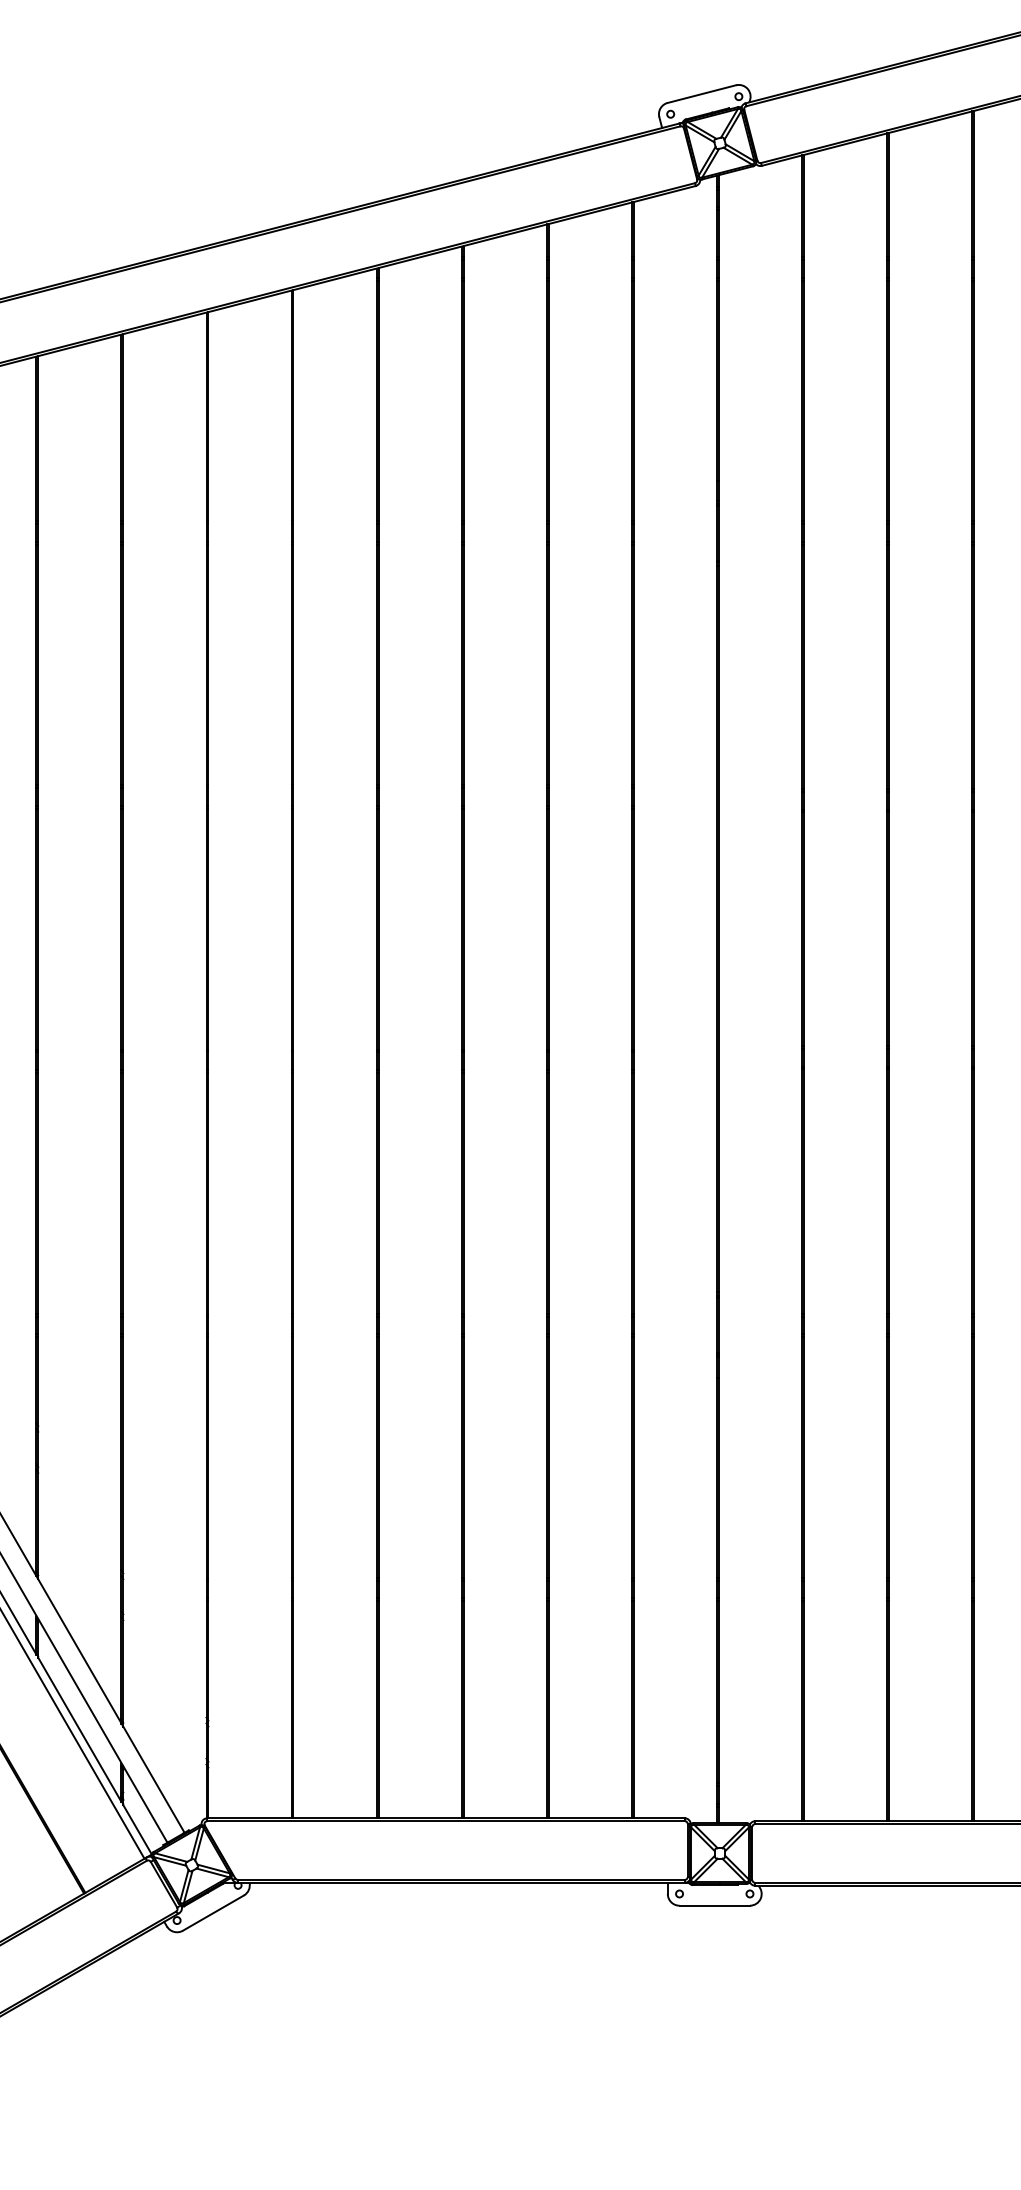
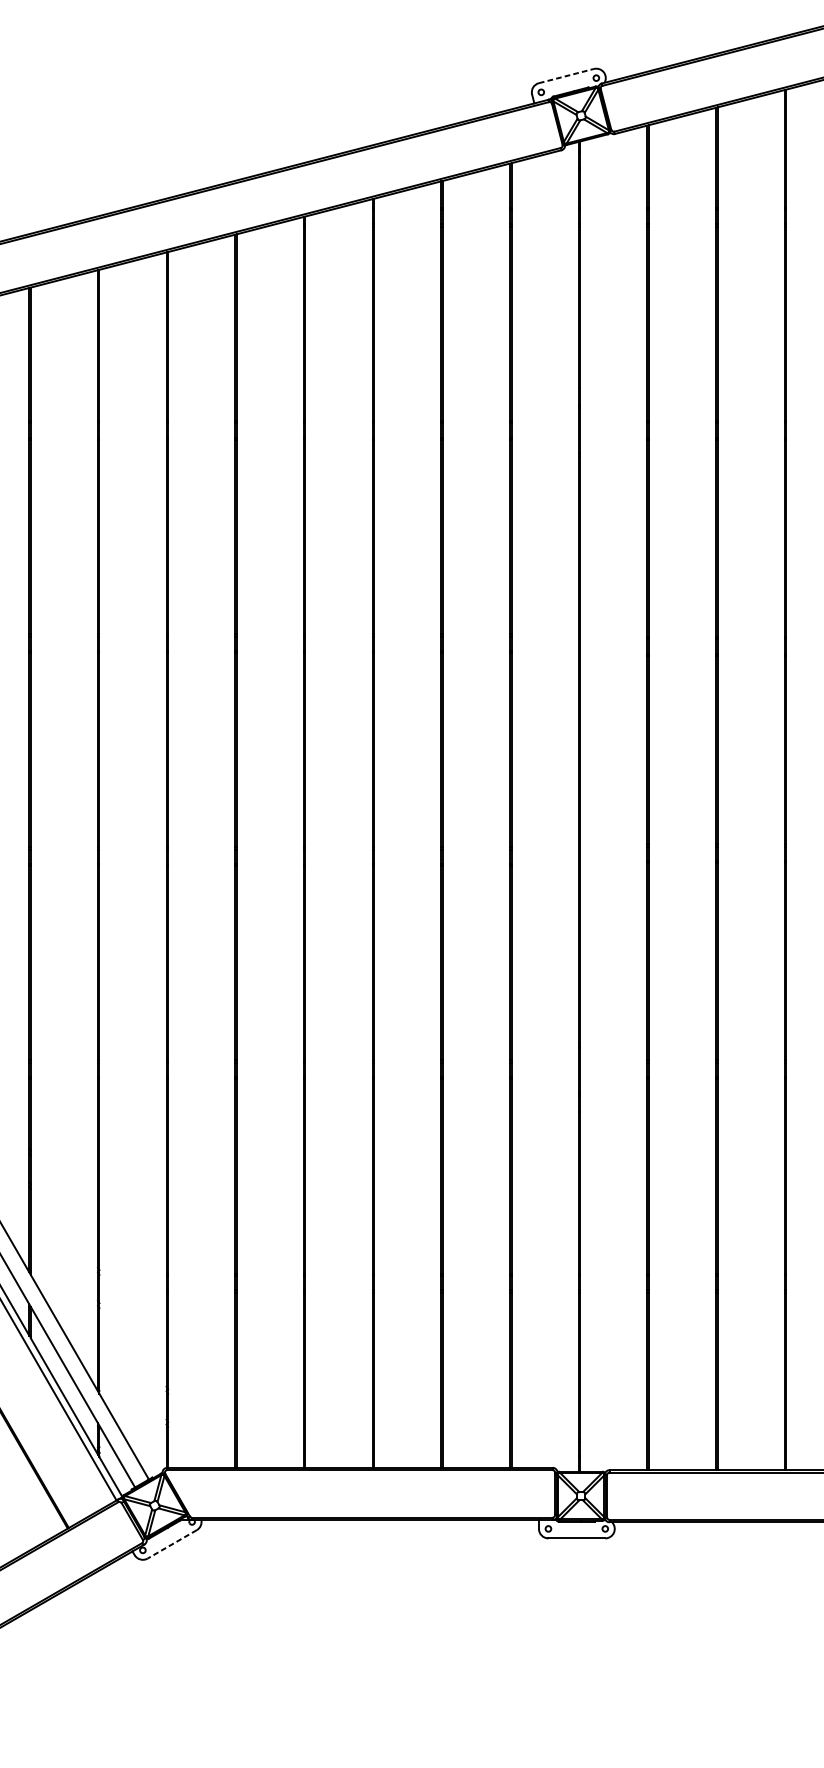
line: (702, 94) -> (566, 76), solid -> dashed
line: (213, 1913) -> (172, 1544), solid -> dashed

